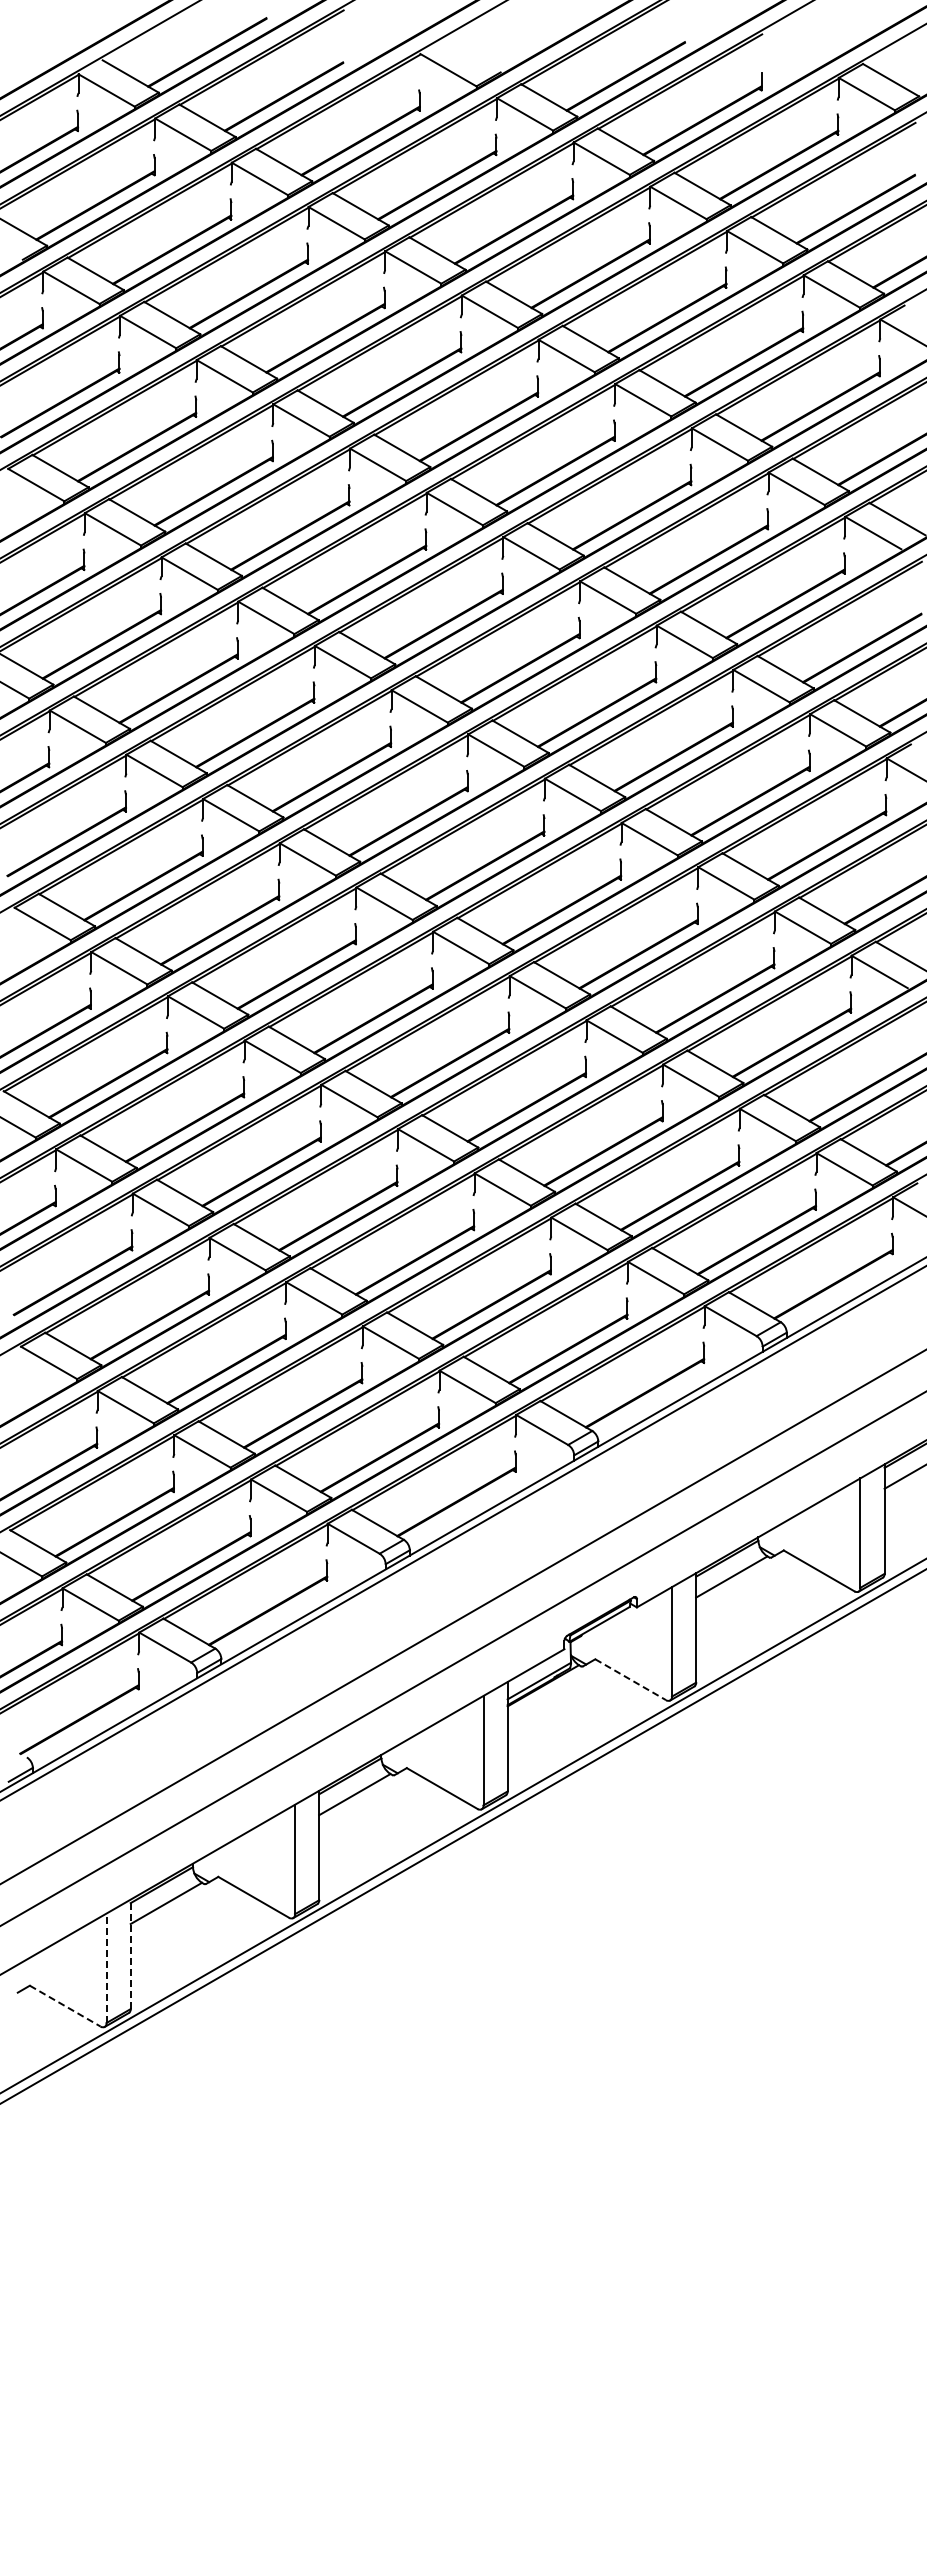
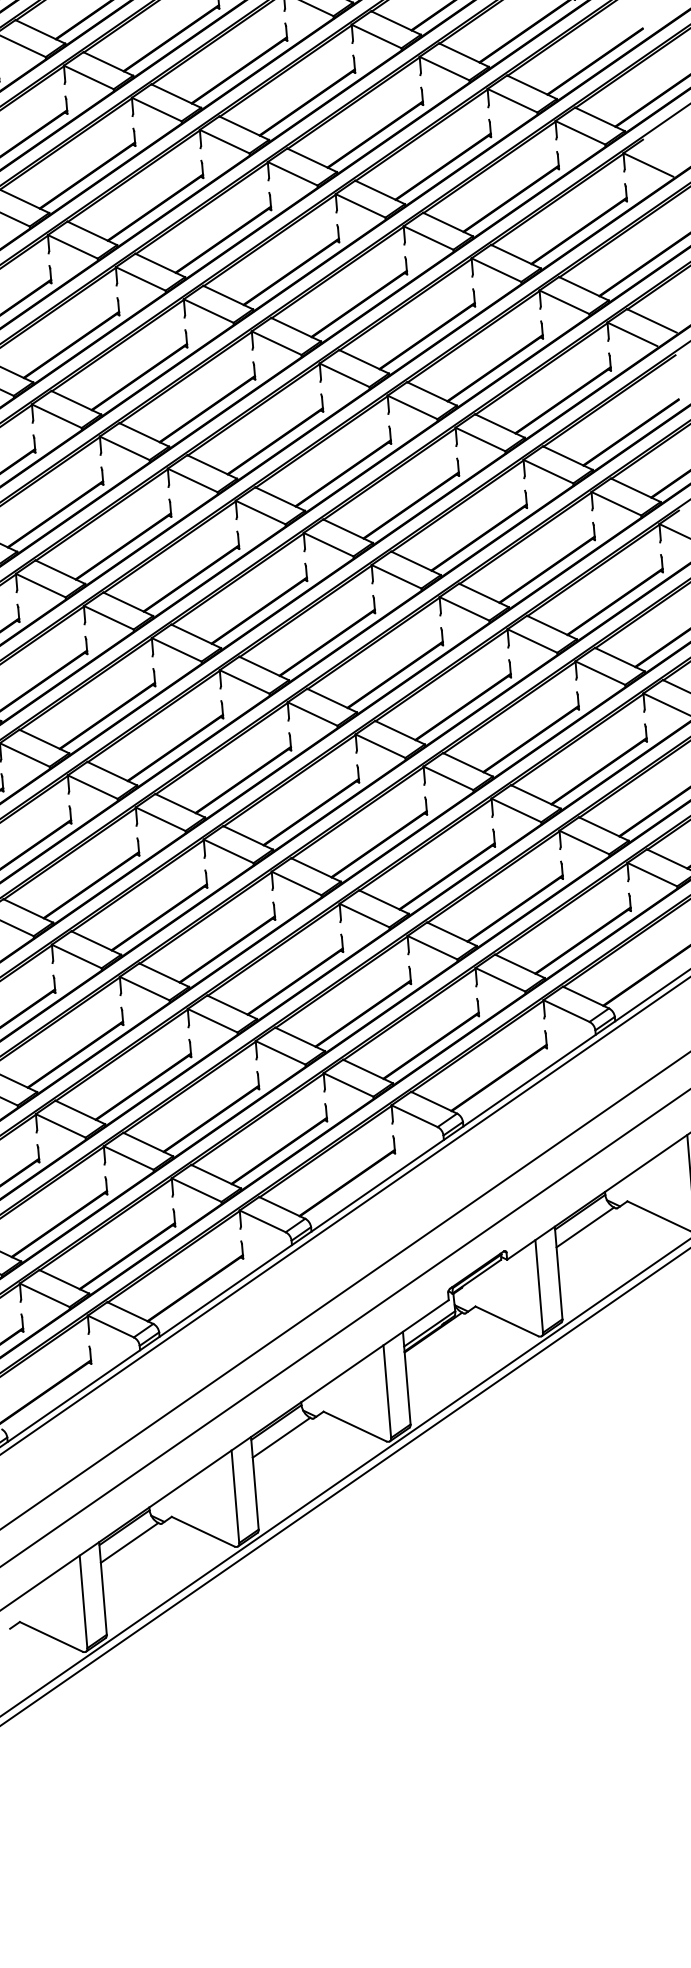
line: (630, 1679) -> (506, 1321), dashed -> solid
line: (130, 1954) -> (102, 1588), dashed -> solid
line: (106, 1968) -> (83, 1602), dashed -> solid
line: (65, 2006) -> (51, 1637), dashed -> solid

